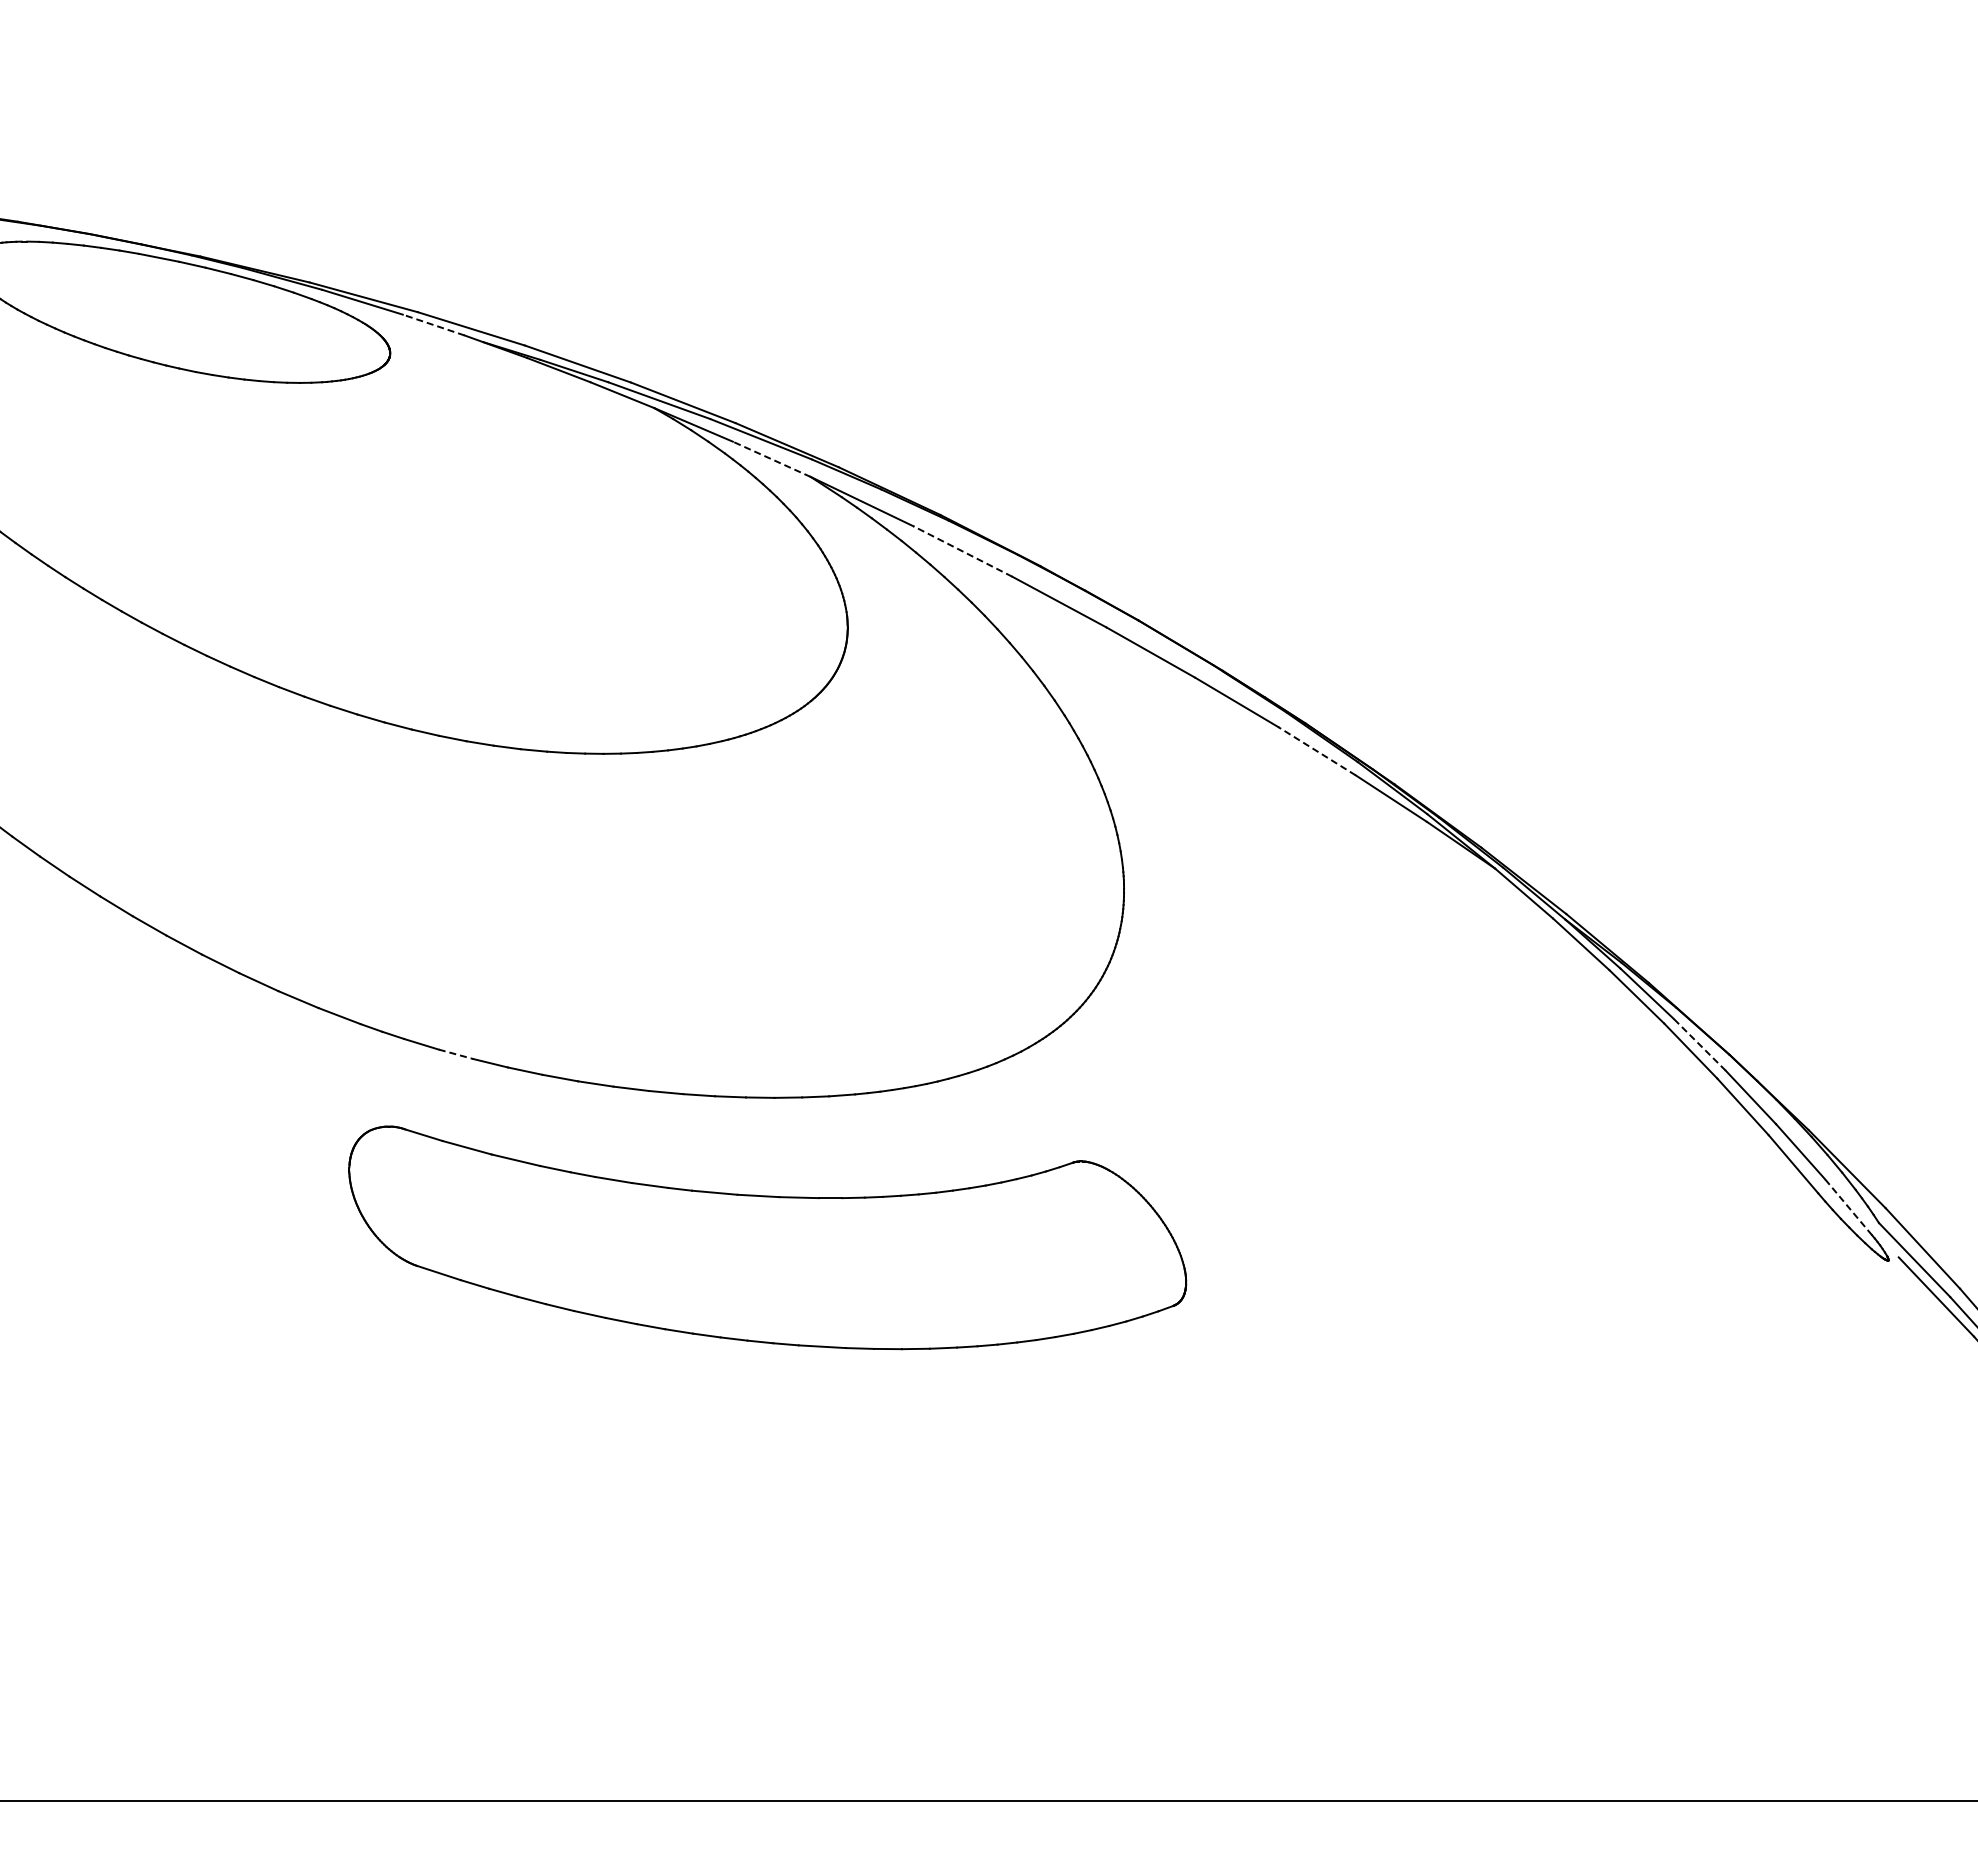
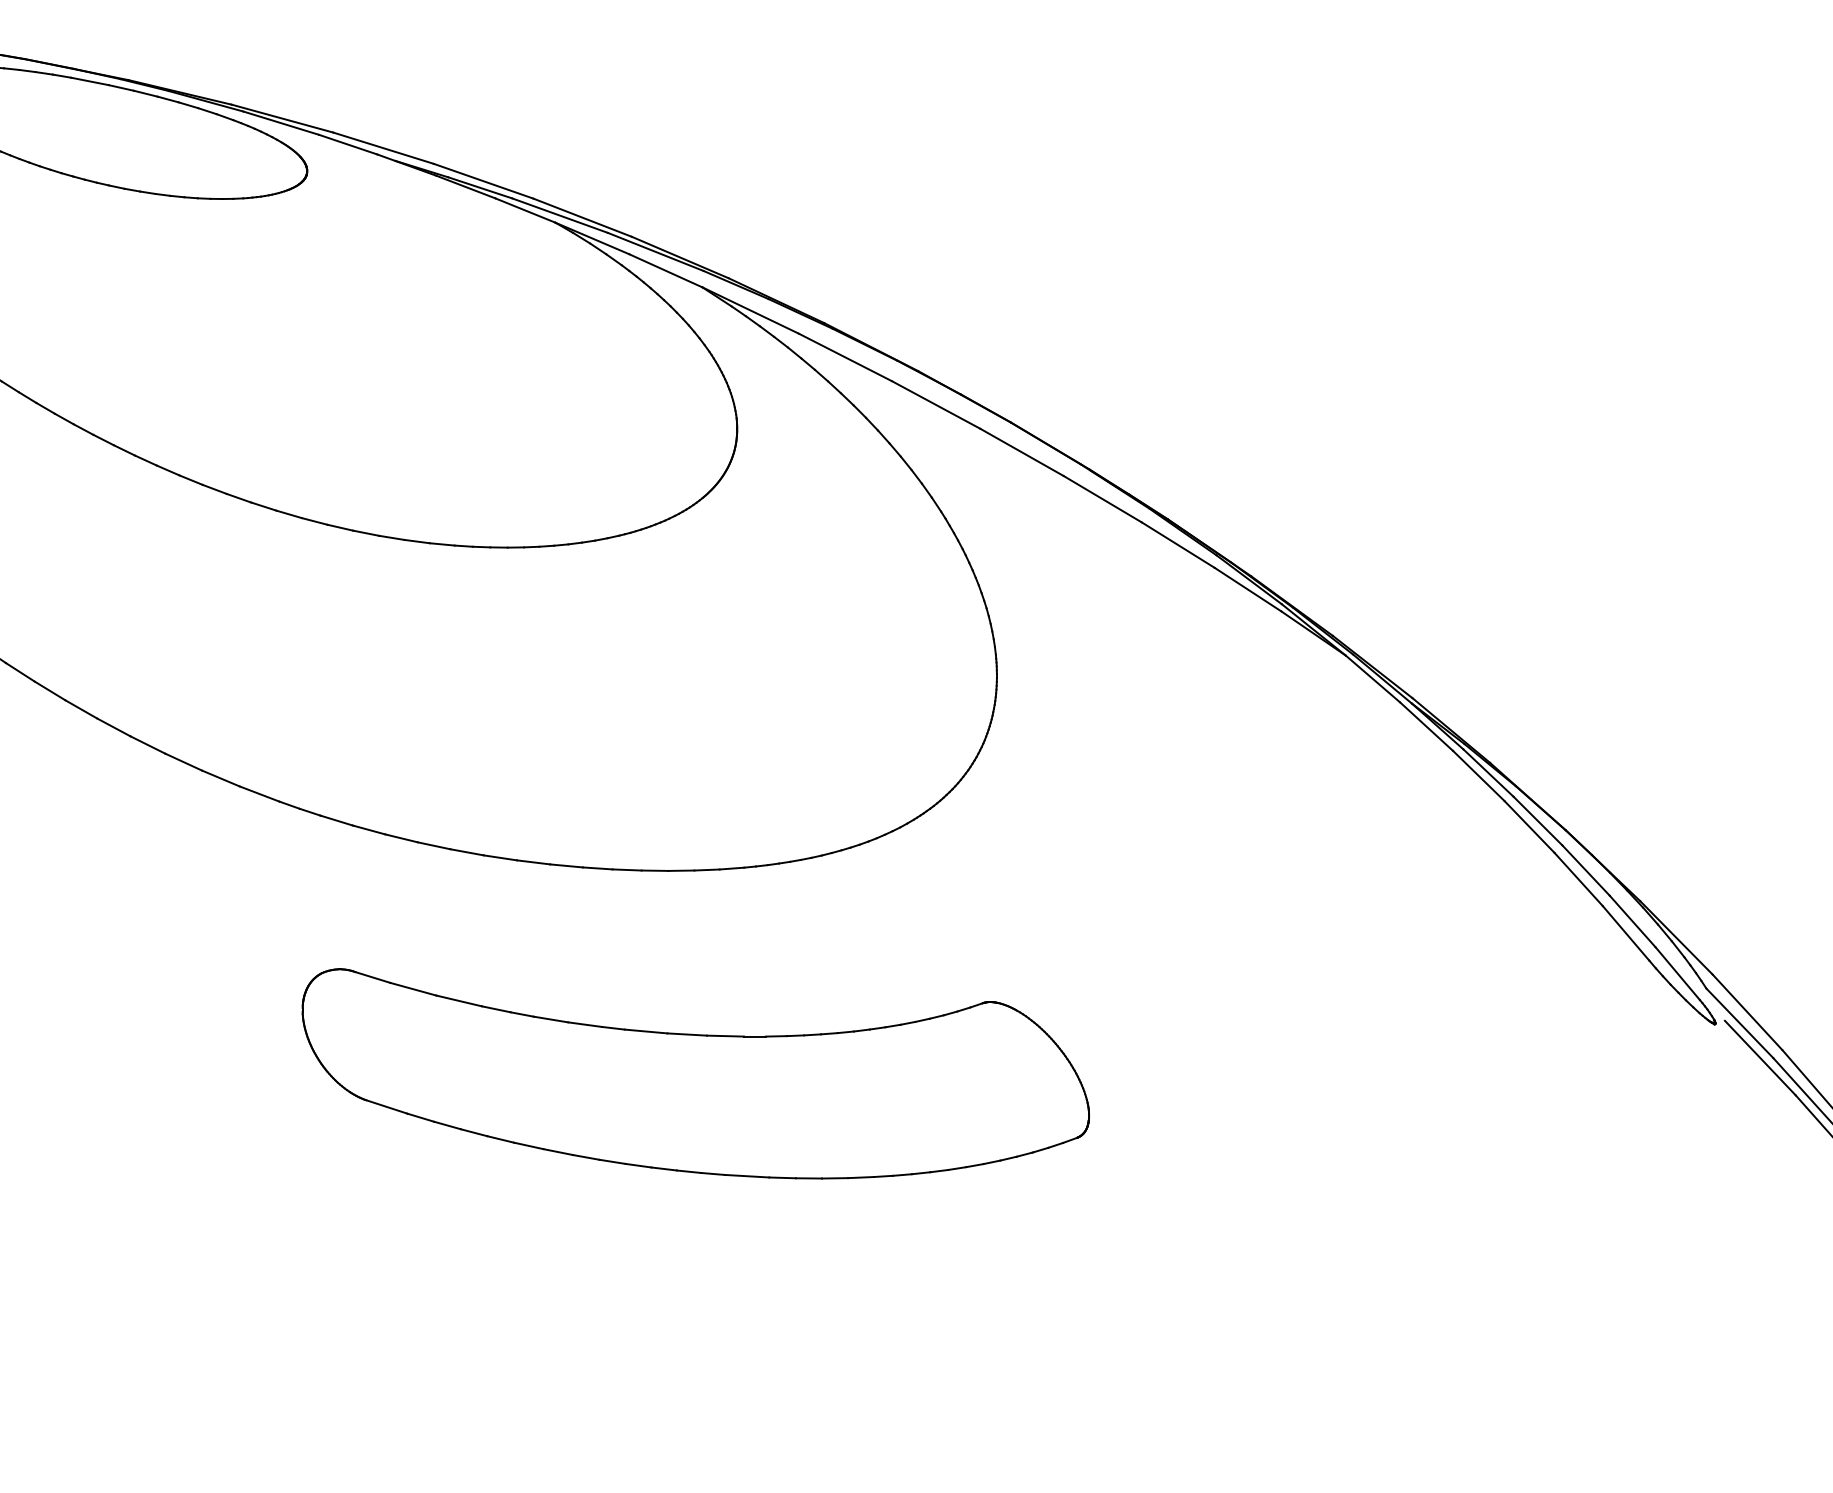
line: (433, 325) -> (347, 145), dashed -> solid
line: (771, 459) -> (665, 270), dashed -> solid
line: (962, 551) -> (845, 357), dashed -> solid
line: (1317, 751) -> (1178, 545), dashed -> solid
line: (1699, 1044) -> (1537, 820), dashed -> solid
line: (456, 1054) -> (369, 830), dashed -> solid
line: (1848, 1207) -> (1677, 973), dashed -> solid
part: (767, 1237) -> (695, 1073), moved

